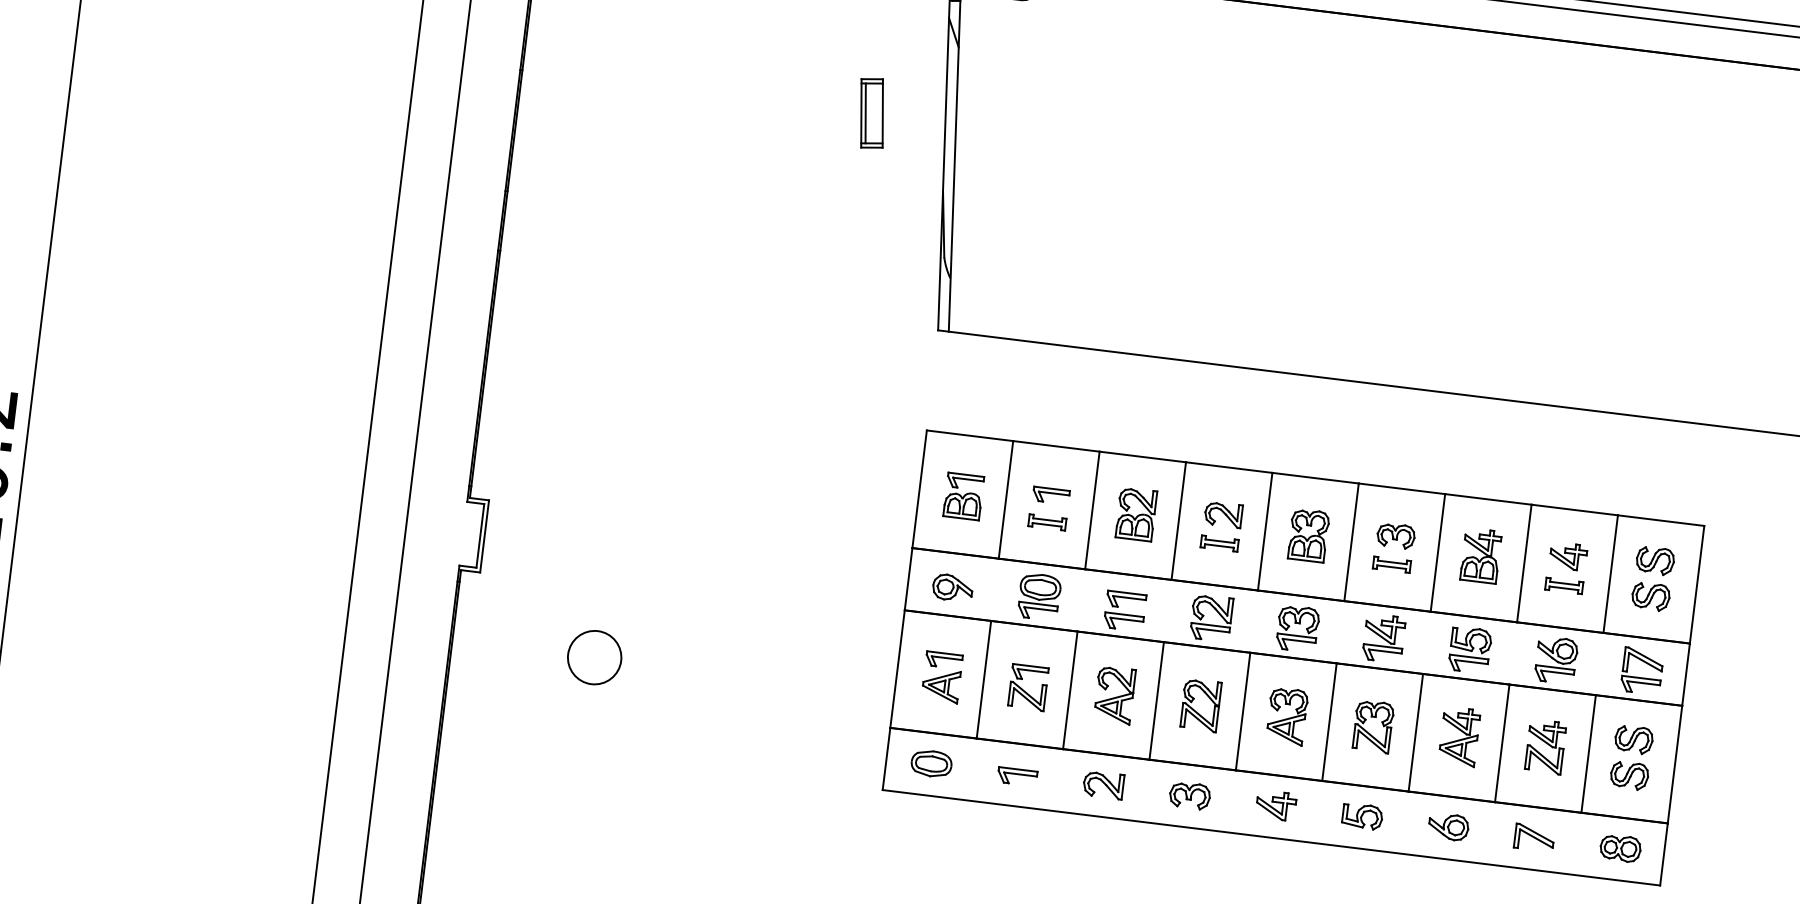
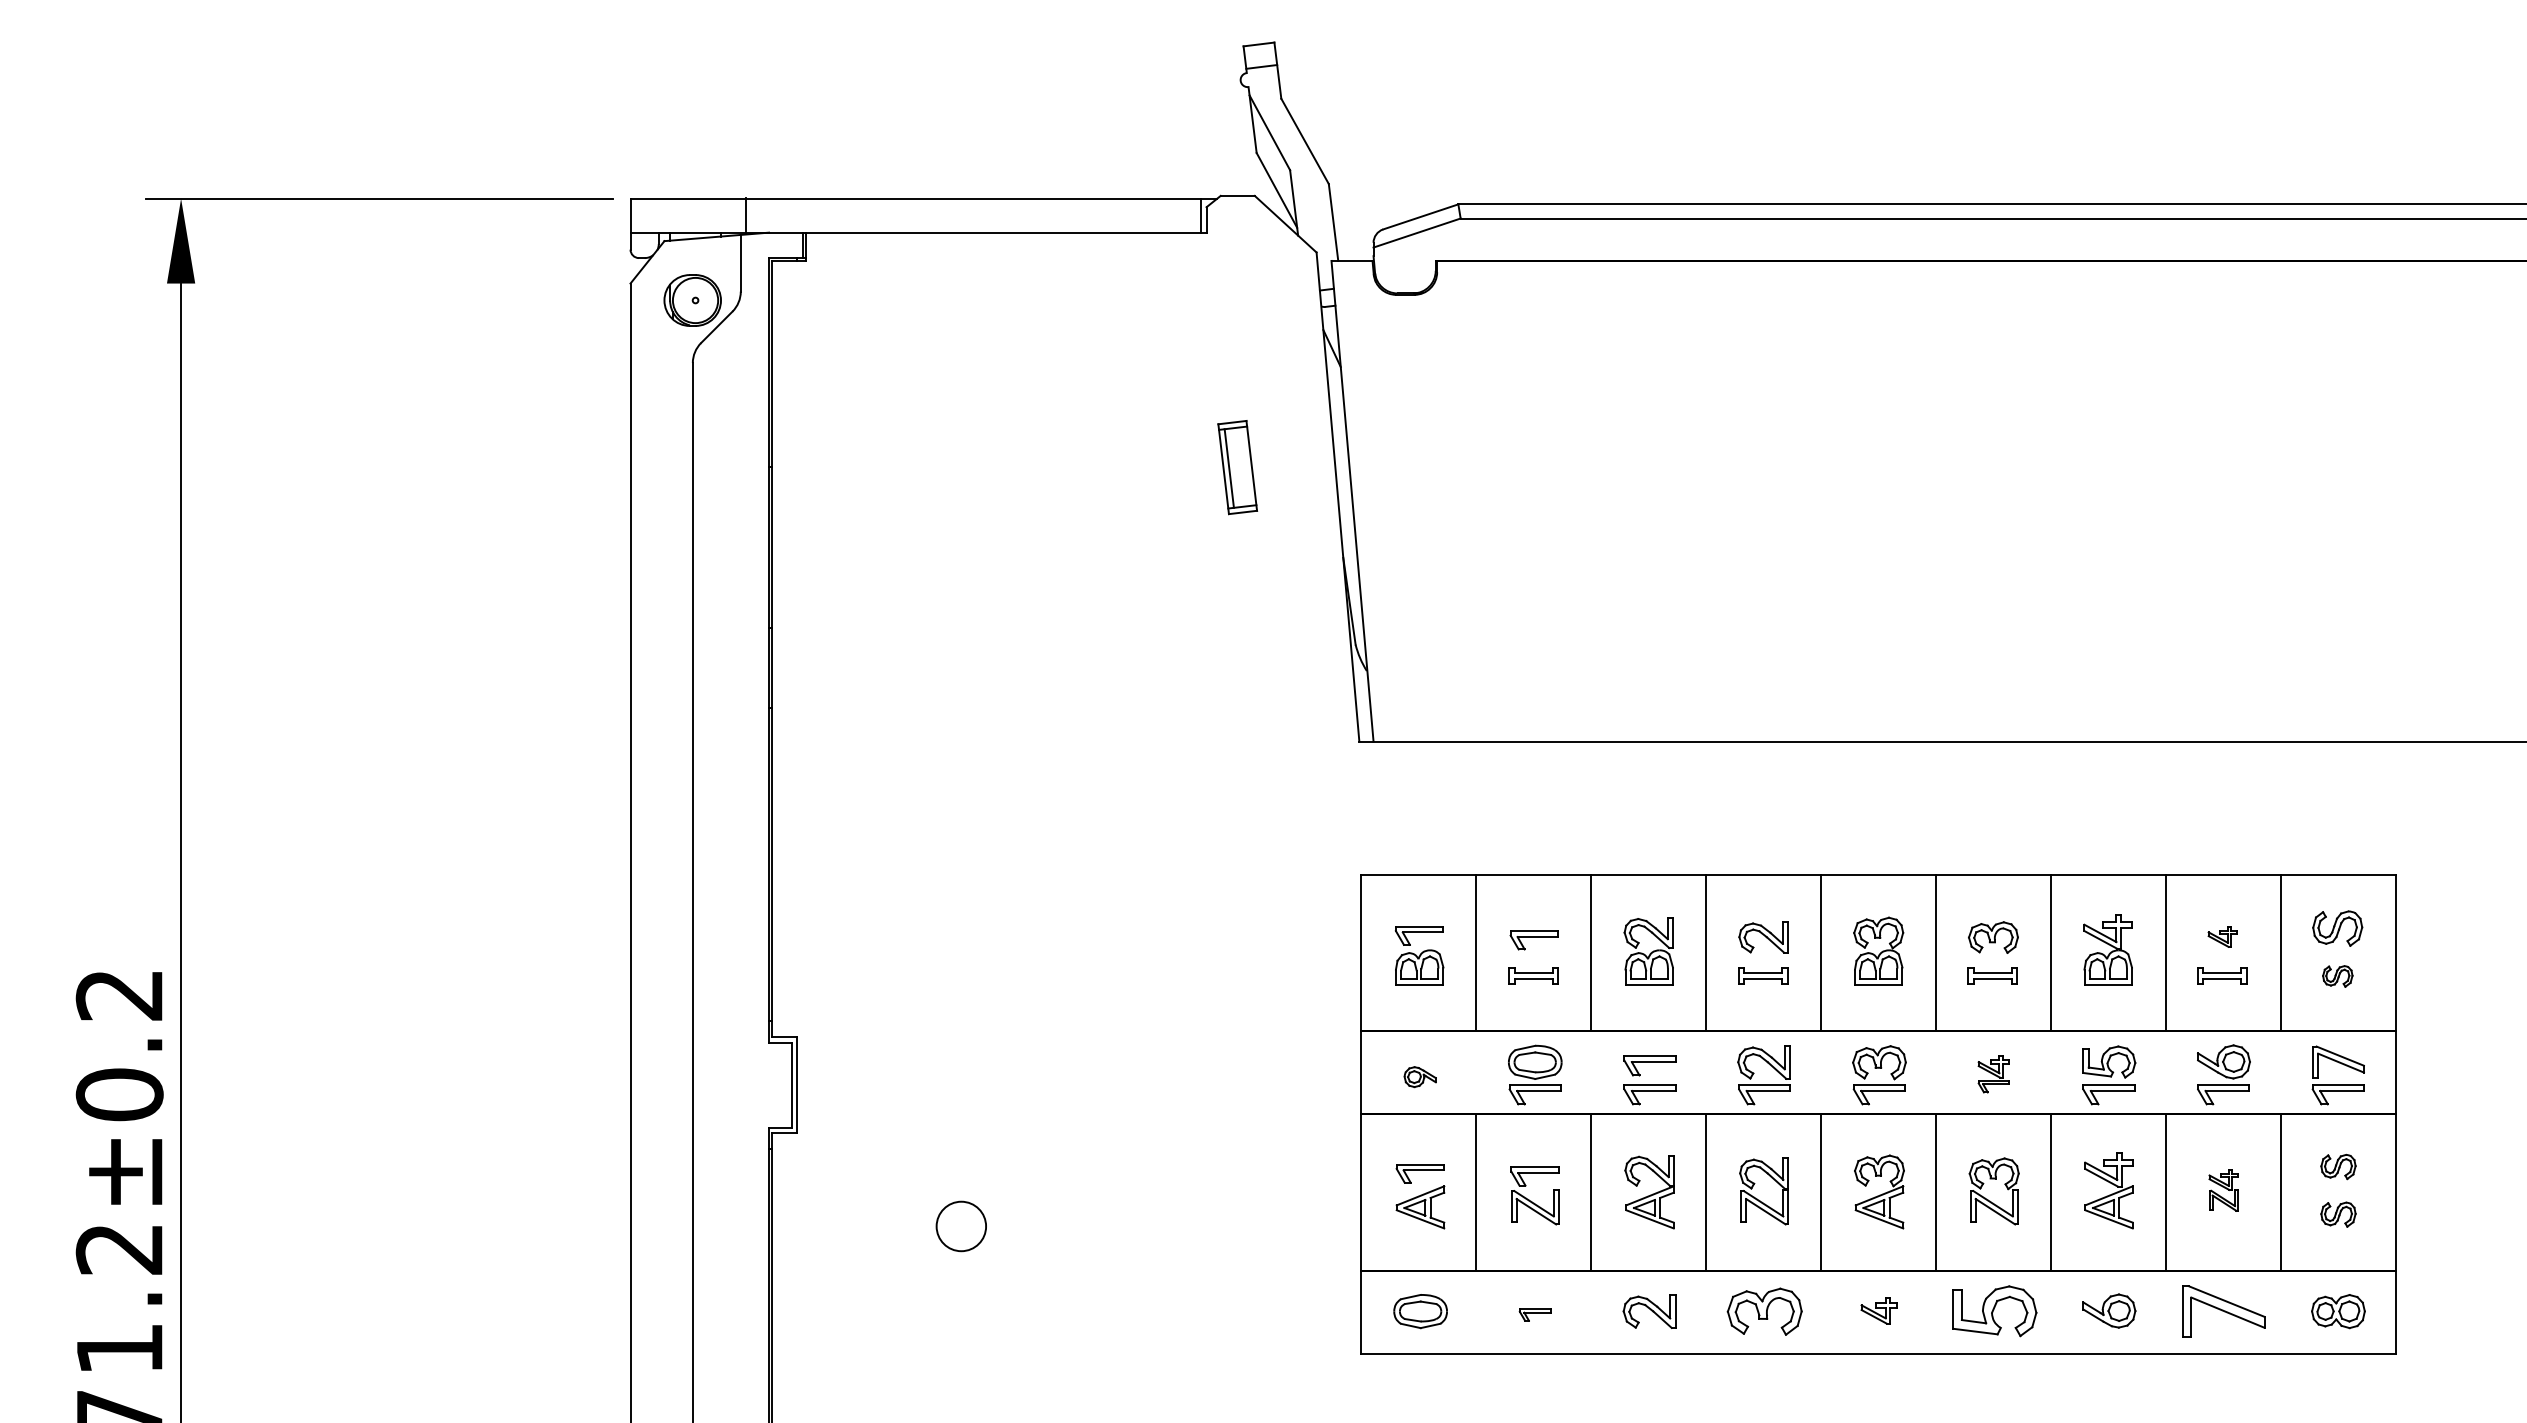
part: (1568, 556) -> (2222, 936), size x0.6
part: (953, 587) -> (1420, 1076), size x0.6
part: (1650, 596) -> (2337, 976), size x0.6
part: (1383, 638) -> (1993, 1074), size x0.6
circle: (594, 657) -> (961, 1226), size x0.7
part: (1633, 739) -> (2338, 1166), size x0.7
part: (1545, 746) -> (2223, 1190), size x0.6
part: (1629, 775) -> (2338, 1214), size x0.7
part: (1016, 776) -> (1534, 1314), size x0.6
part: (1189, 795) -> (1764, 1311), size x1.4
part: (1276, 805) -> (1879, 1310), size x0.7
part: (1362, 815) -> (1994, 1310), size x1.6
part: (1534, 837) -> (2223, 1311), size x1.6

